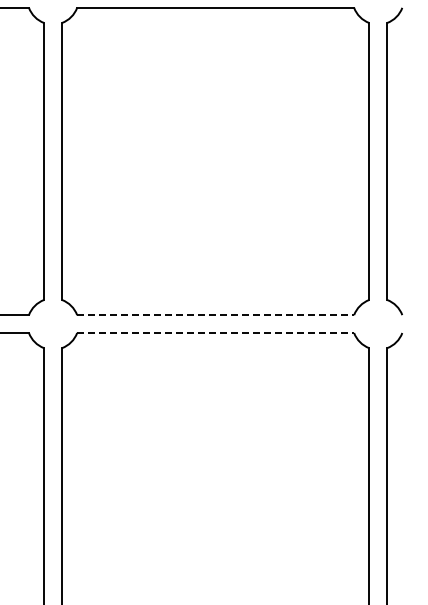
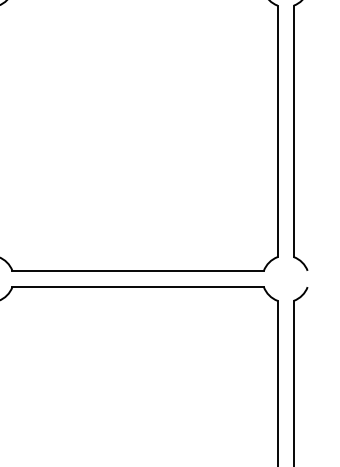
line: (216, 315) -> (138, 271), dashed -> solid
line: (216, 333) -> (138, 287), dashed -> solid

